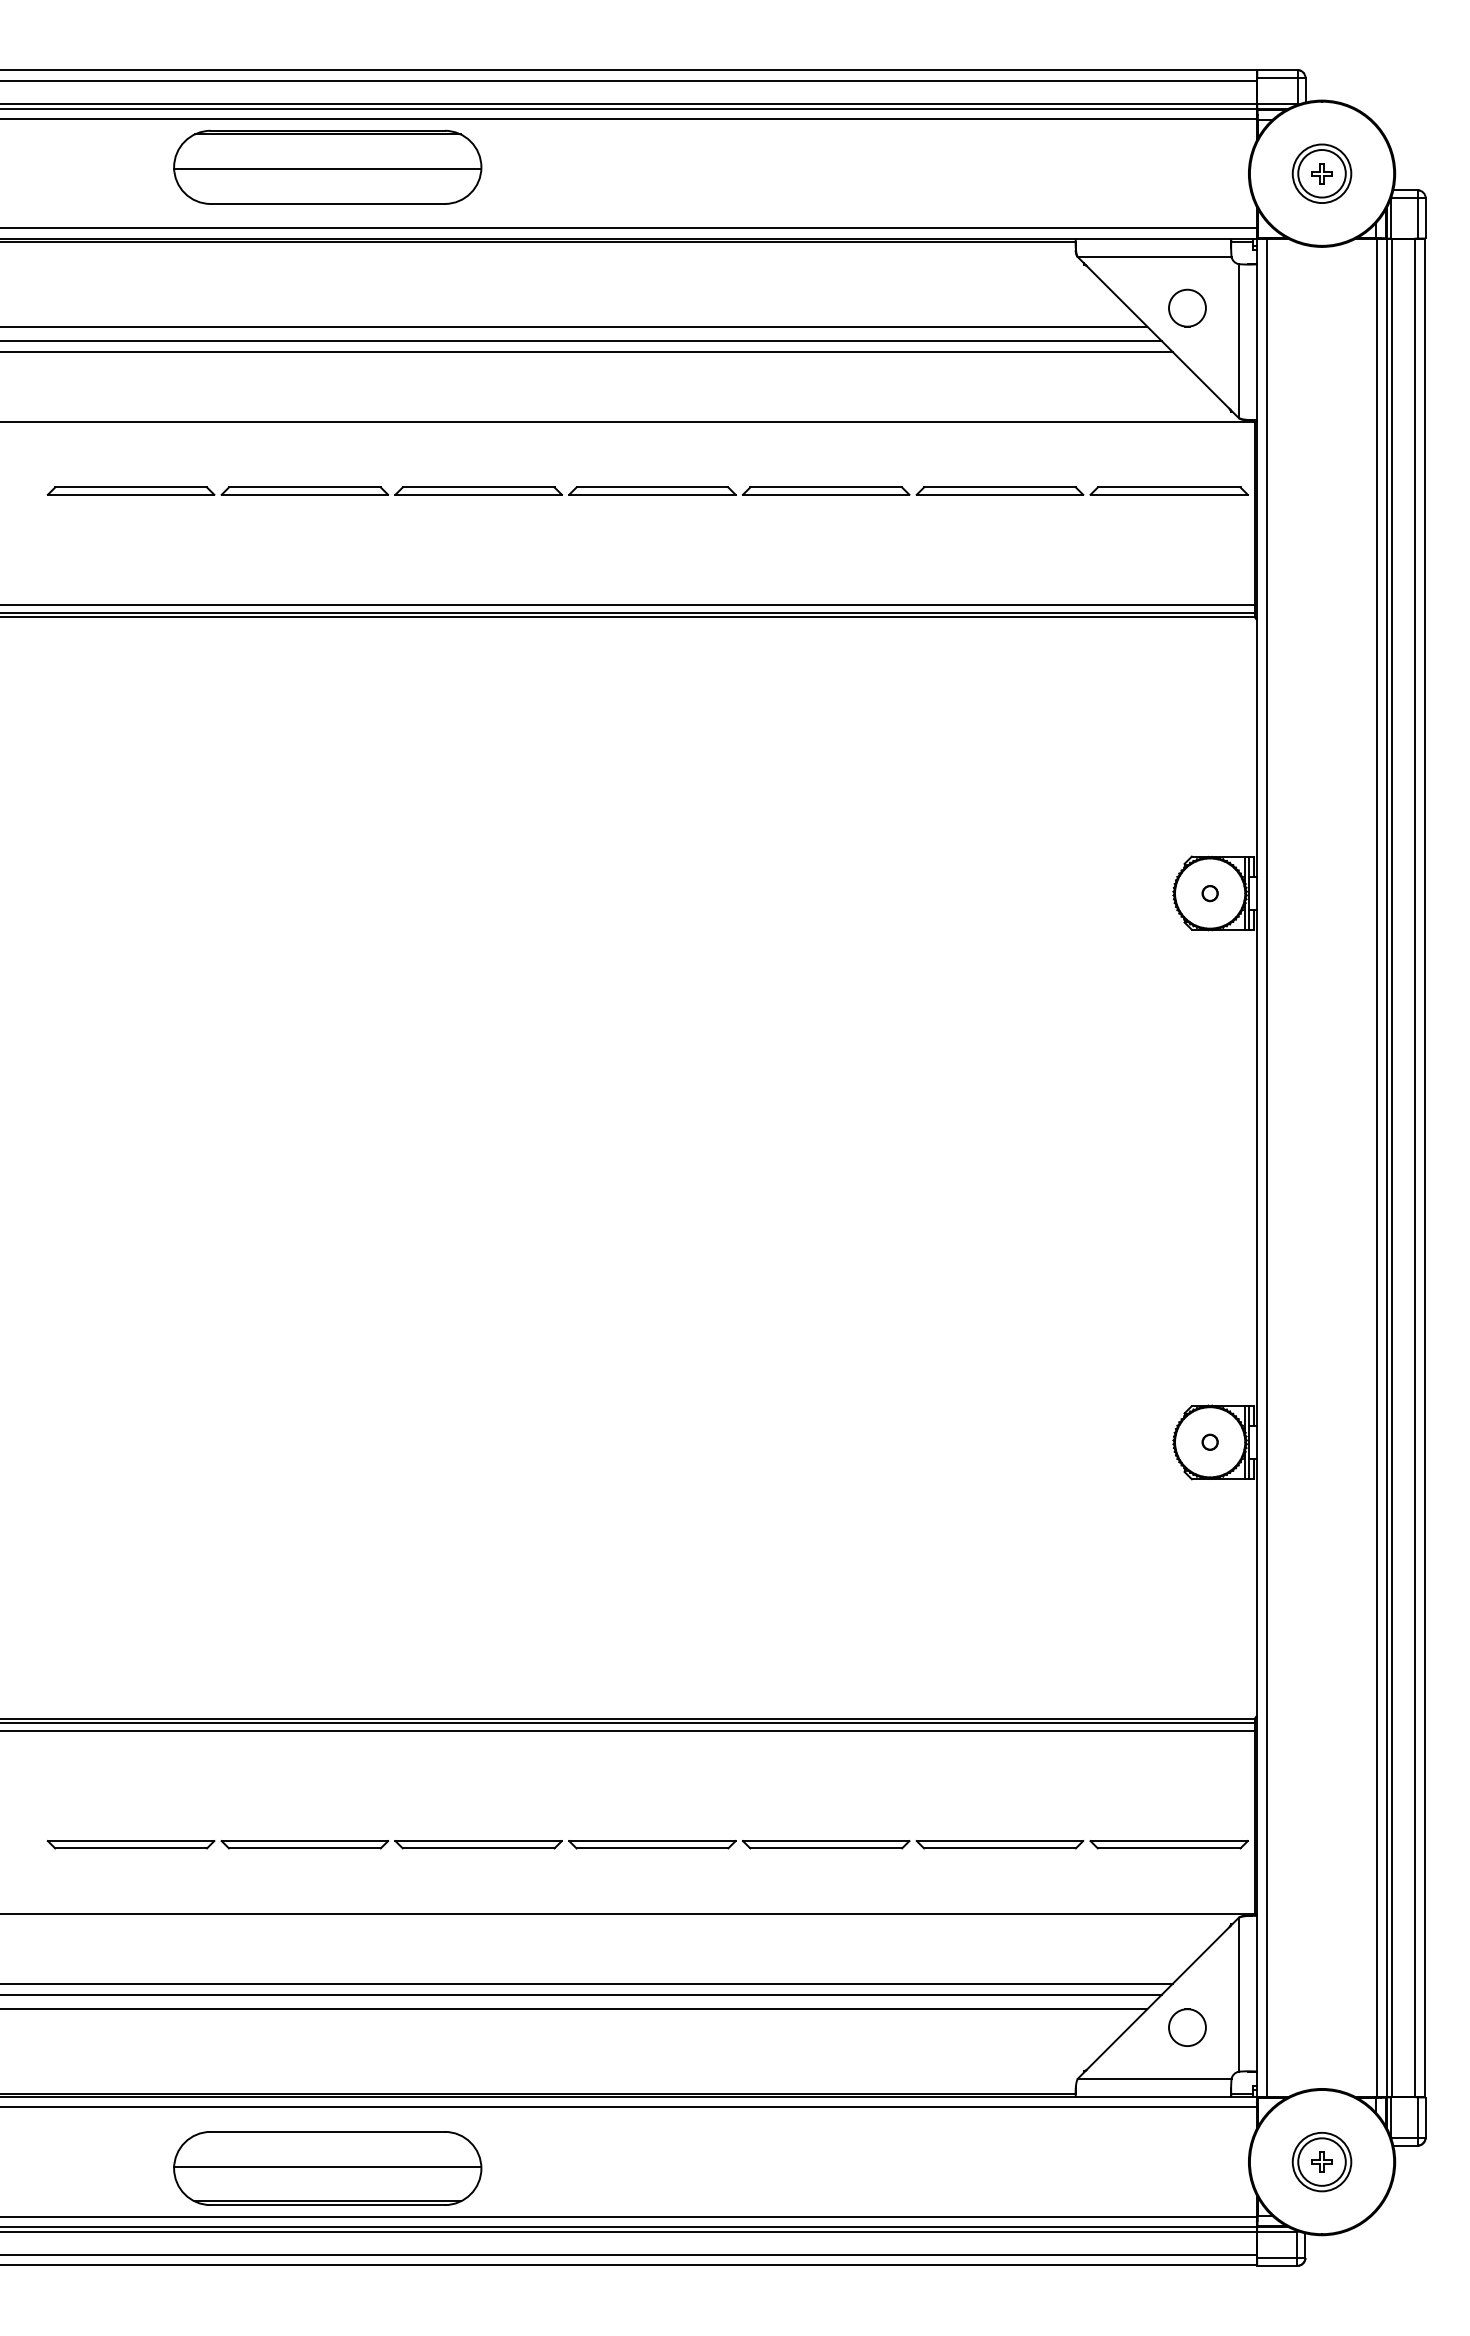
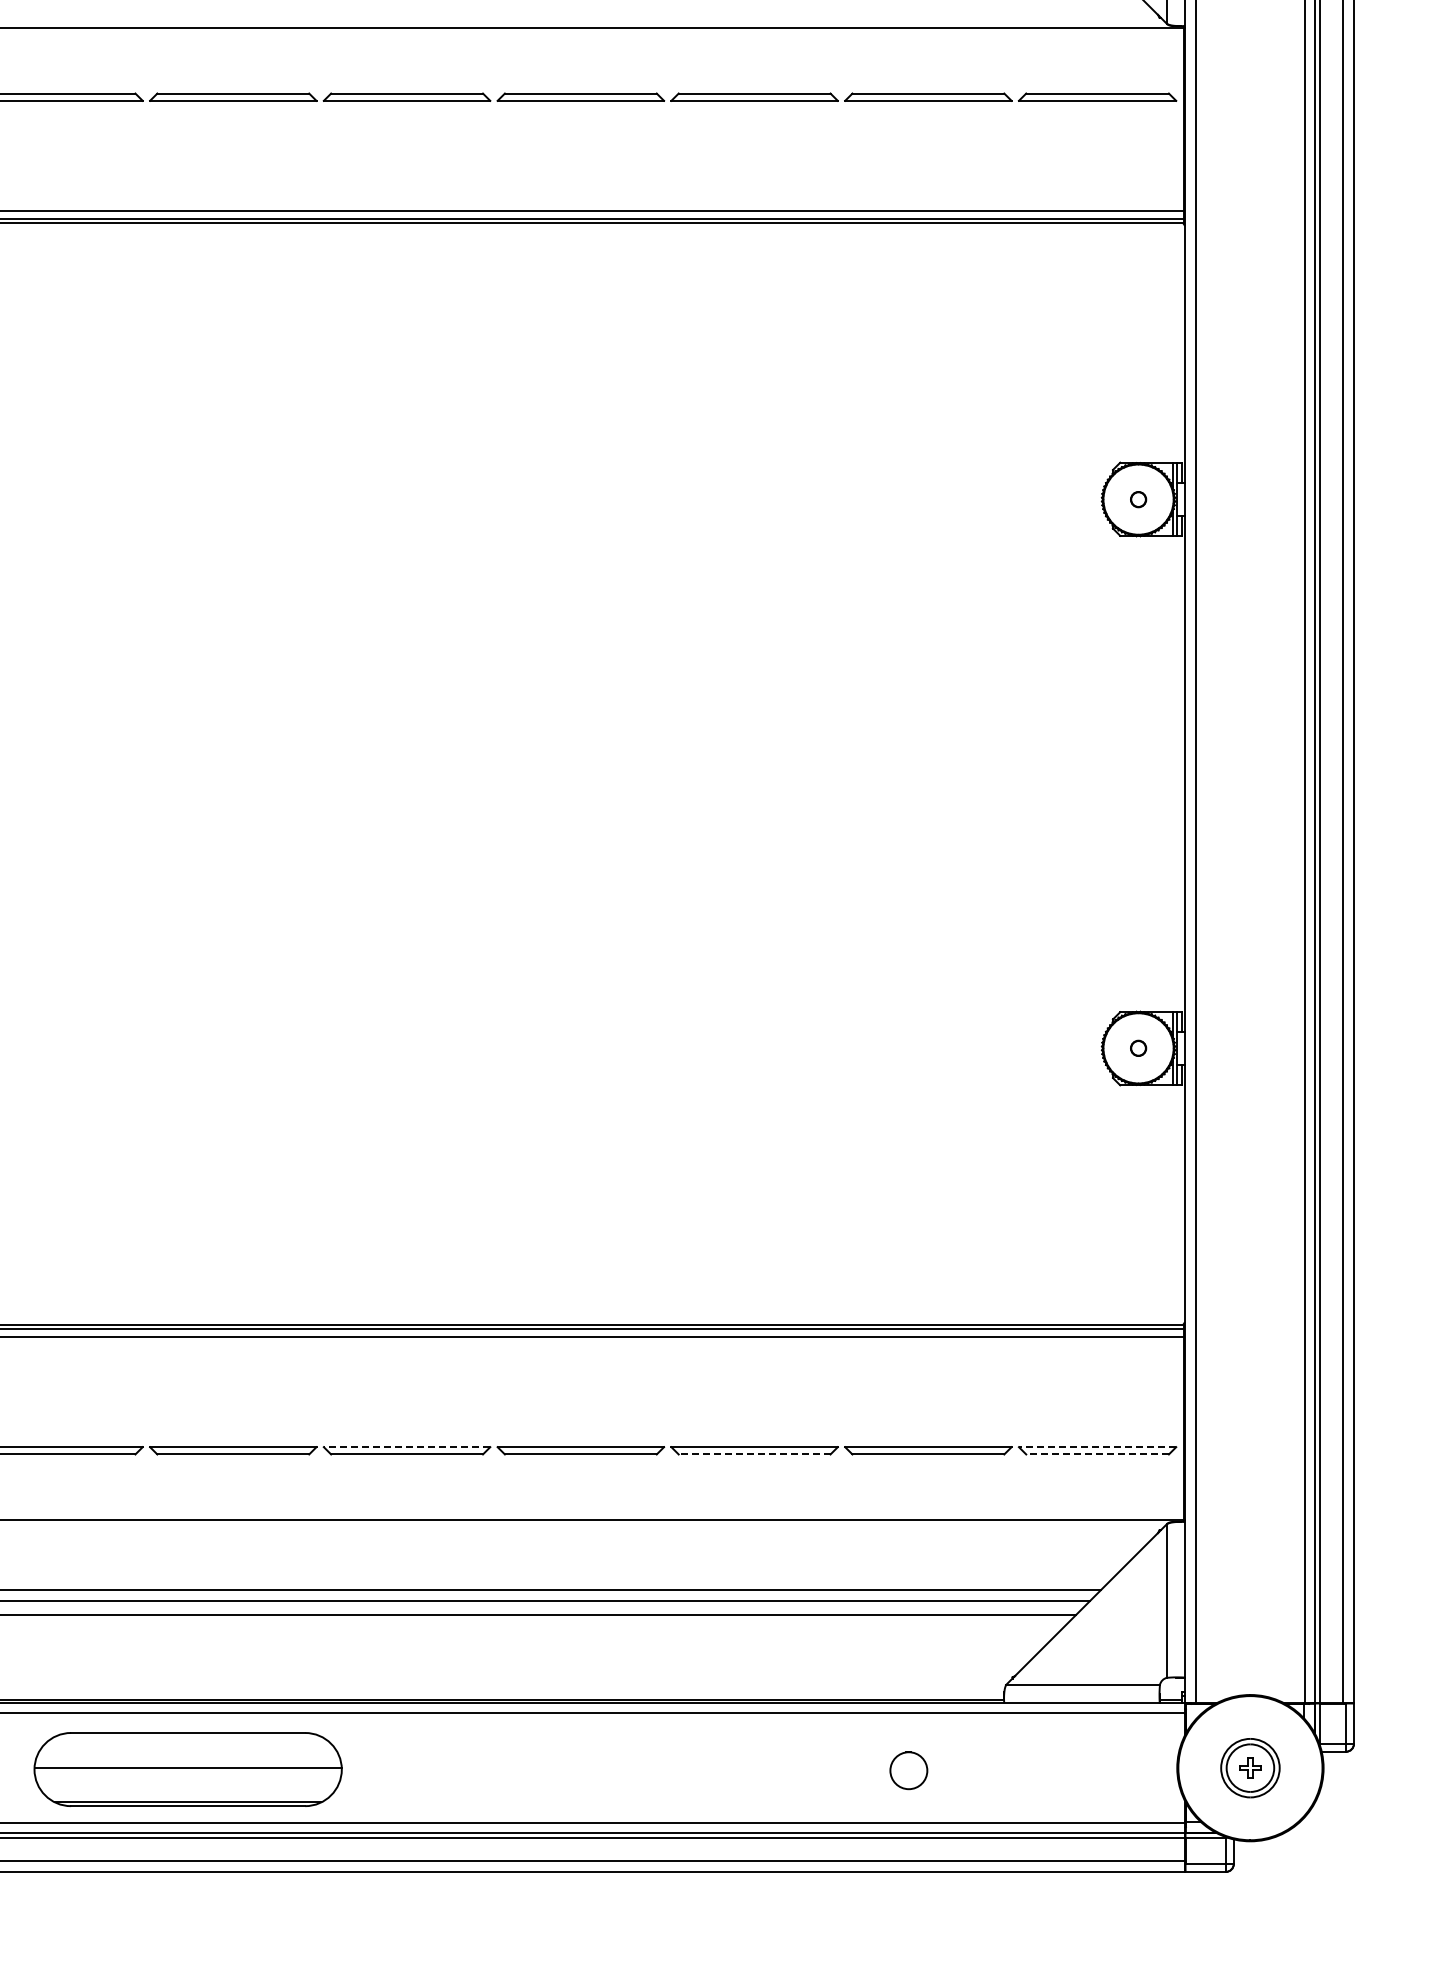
line: (478, 1841) -> (406, 1447), solid -> dashed
line: (1169, 1841) -> (1097, 1447), solid -> dashed
line: (826, 1848) -> (754, 1454), solid -> dashed
line: (1168, 1848) -> (1096, 1454), solid -> dashed
circle: (1187, 2027) -> (908, 1770), moved
part: (327, 2168) -> (187, 1769), moved

